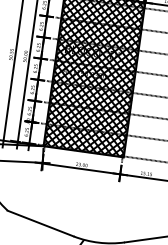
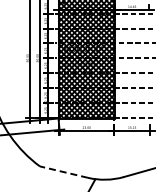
line: (39, 224) -> (63, 172), solid -> dashed

